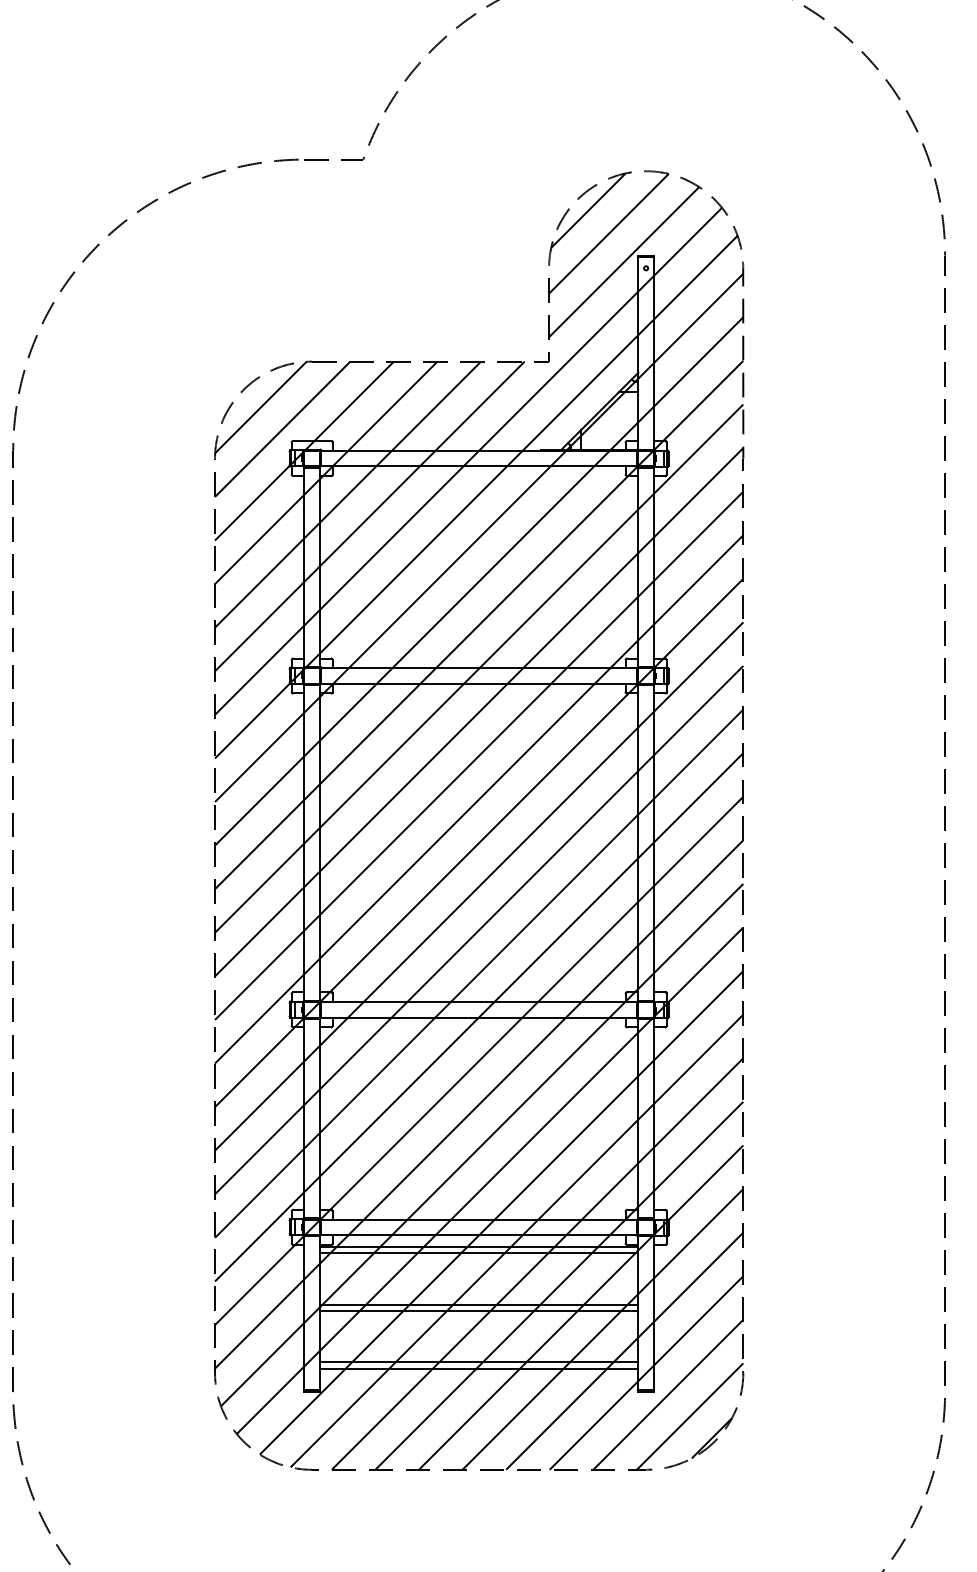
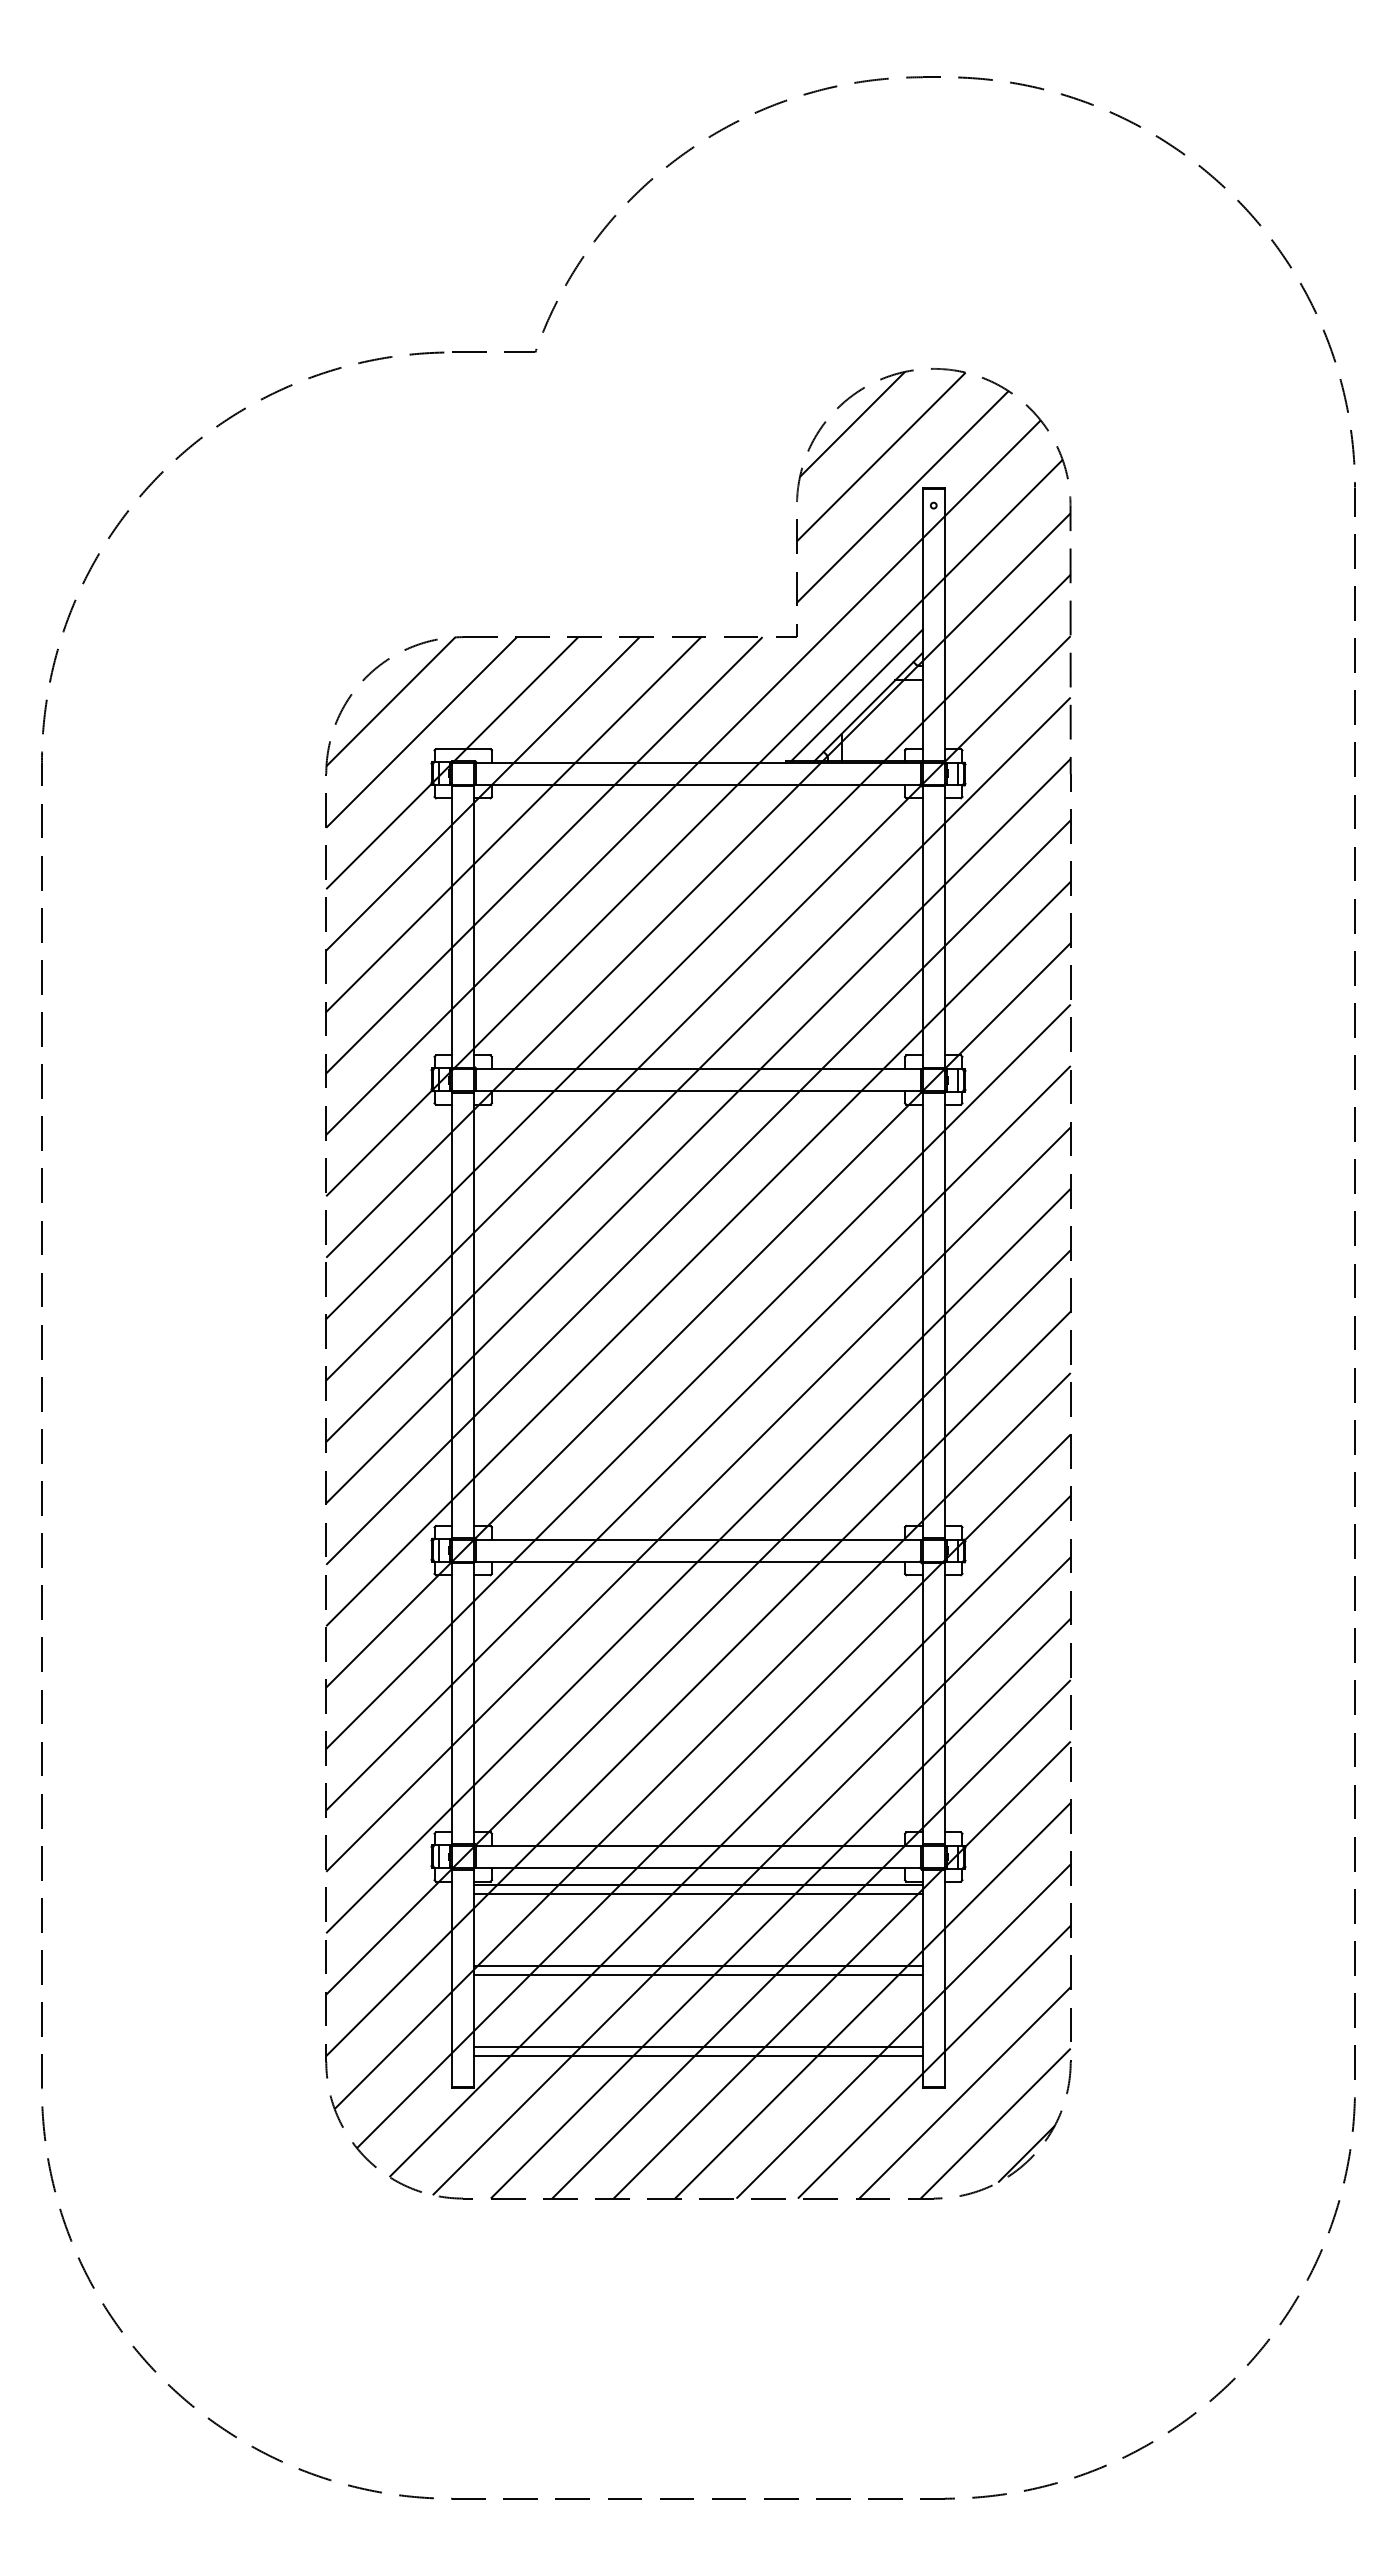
line: (591, 403) -> (856, 695), added

